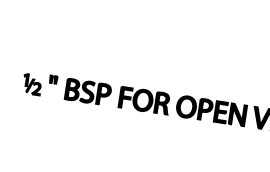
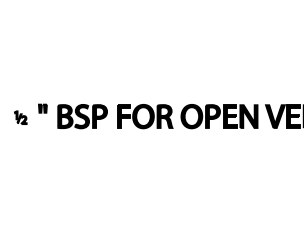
part: (32, 84) -> (20, 117), size x0.6

